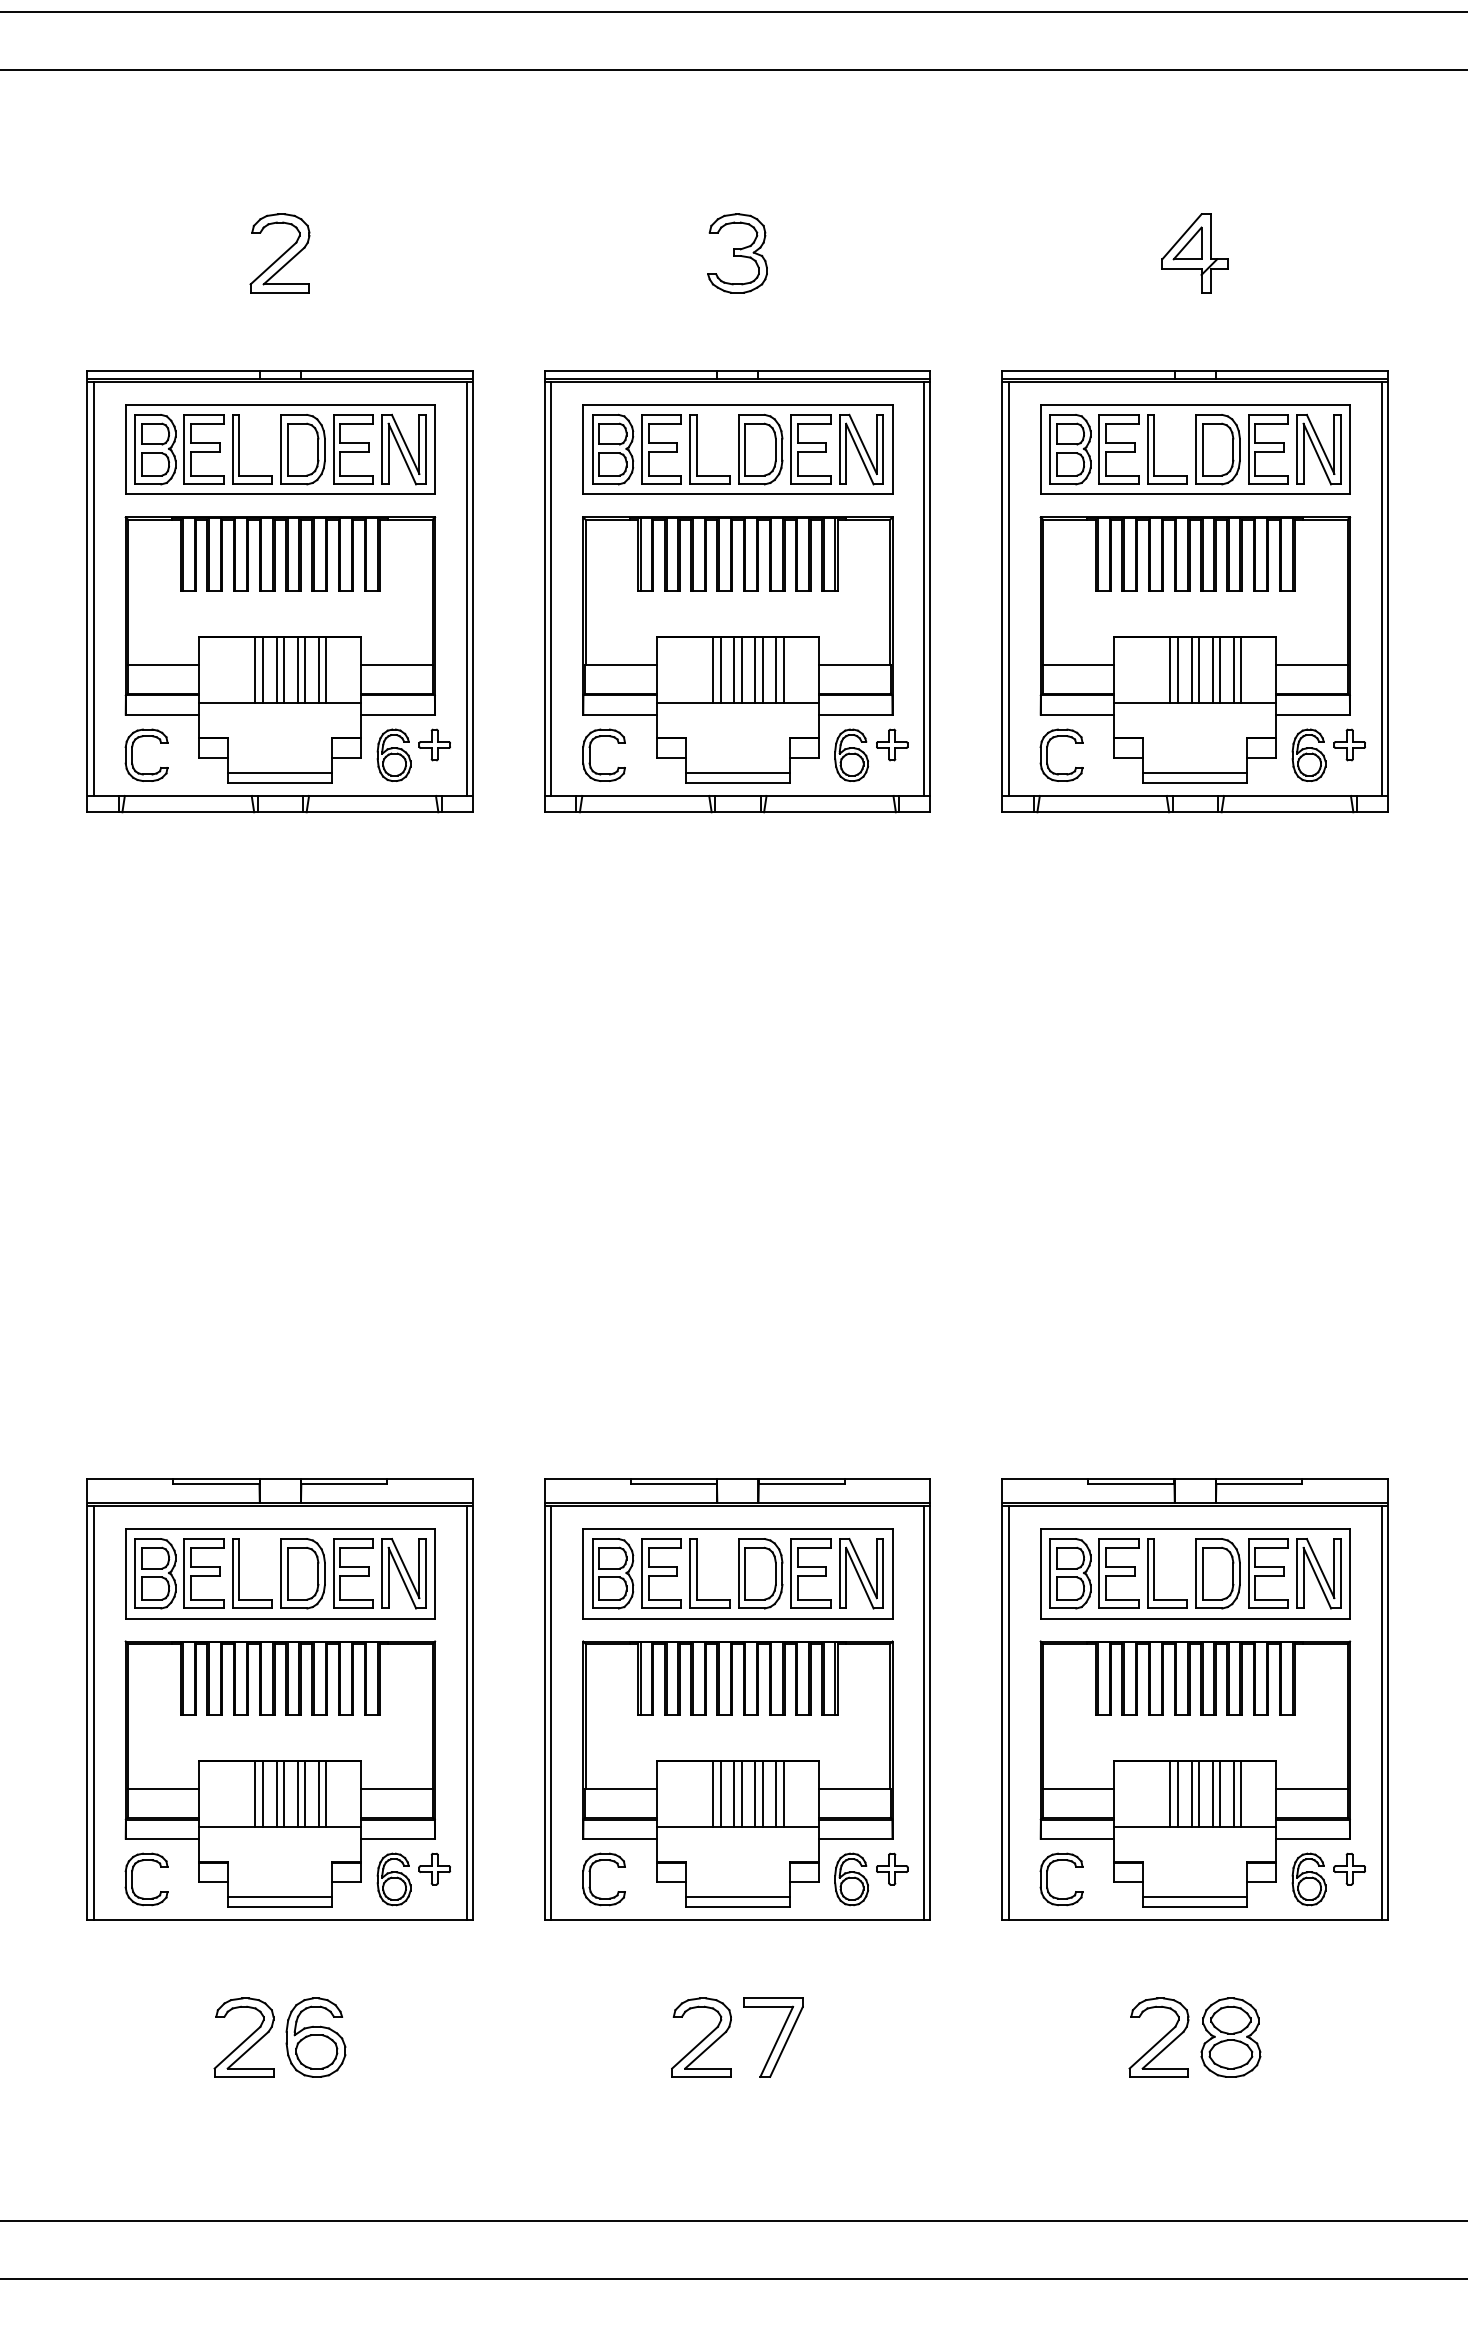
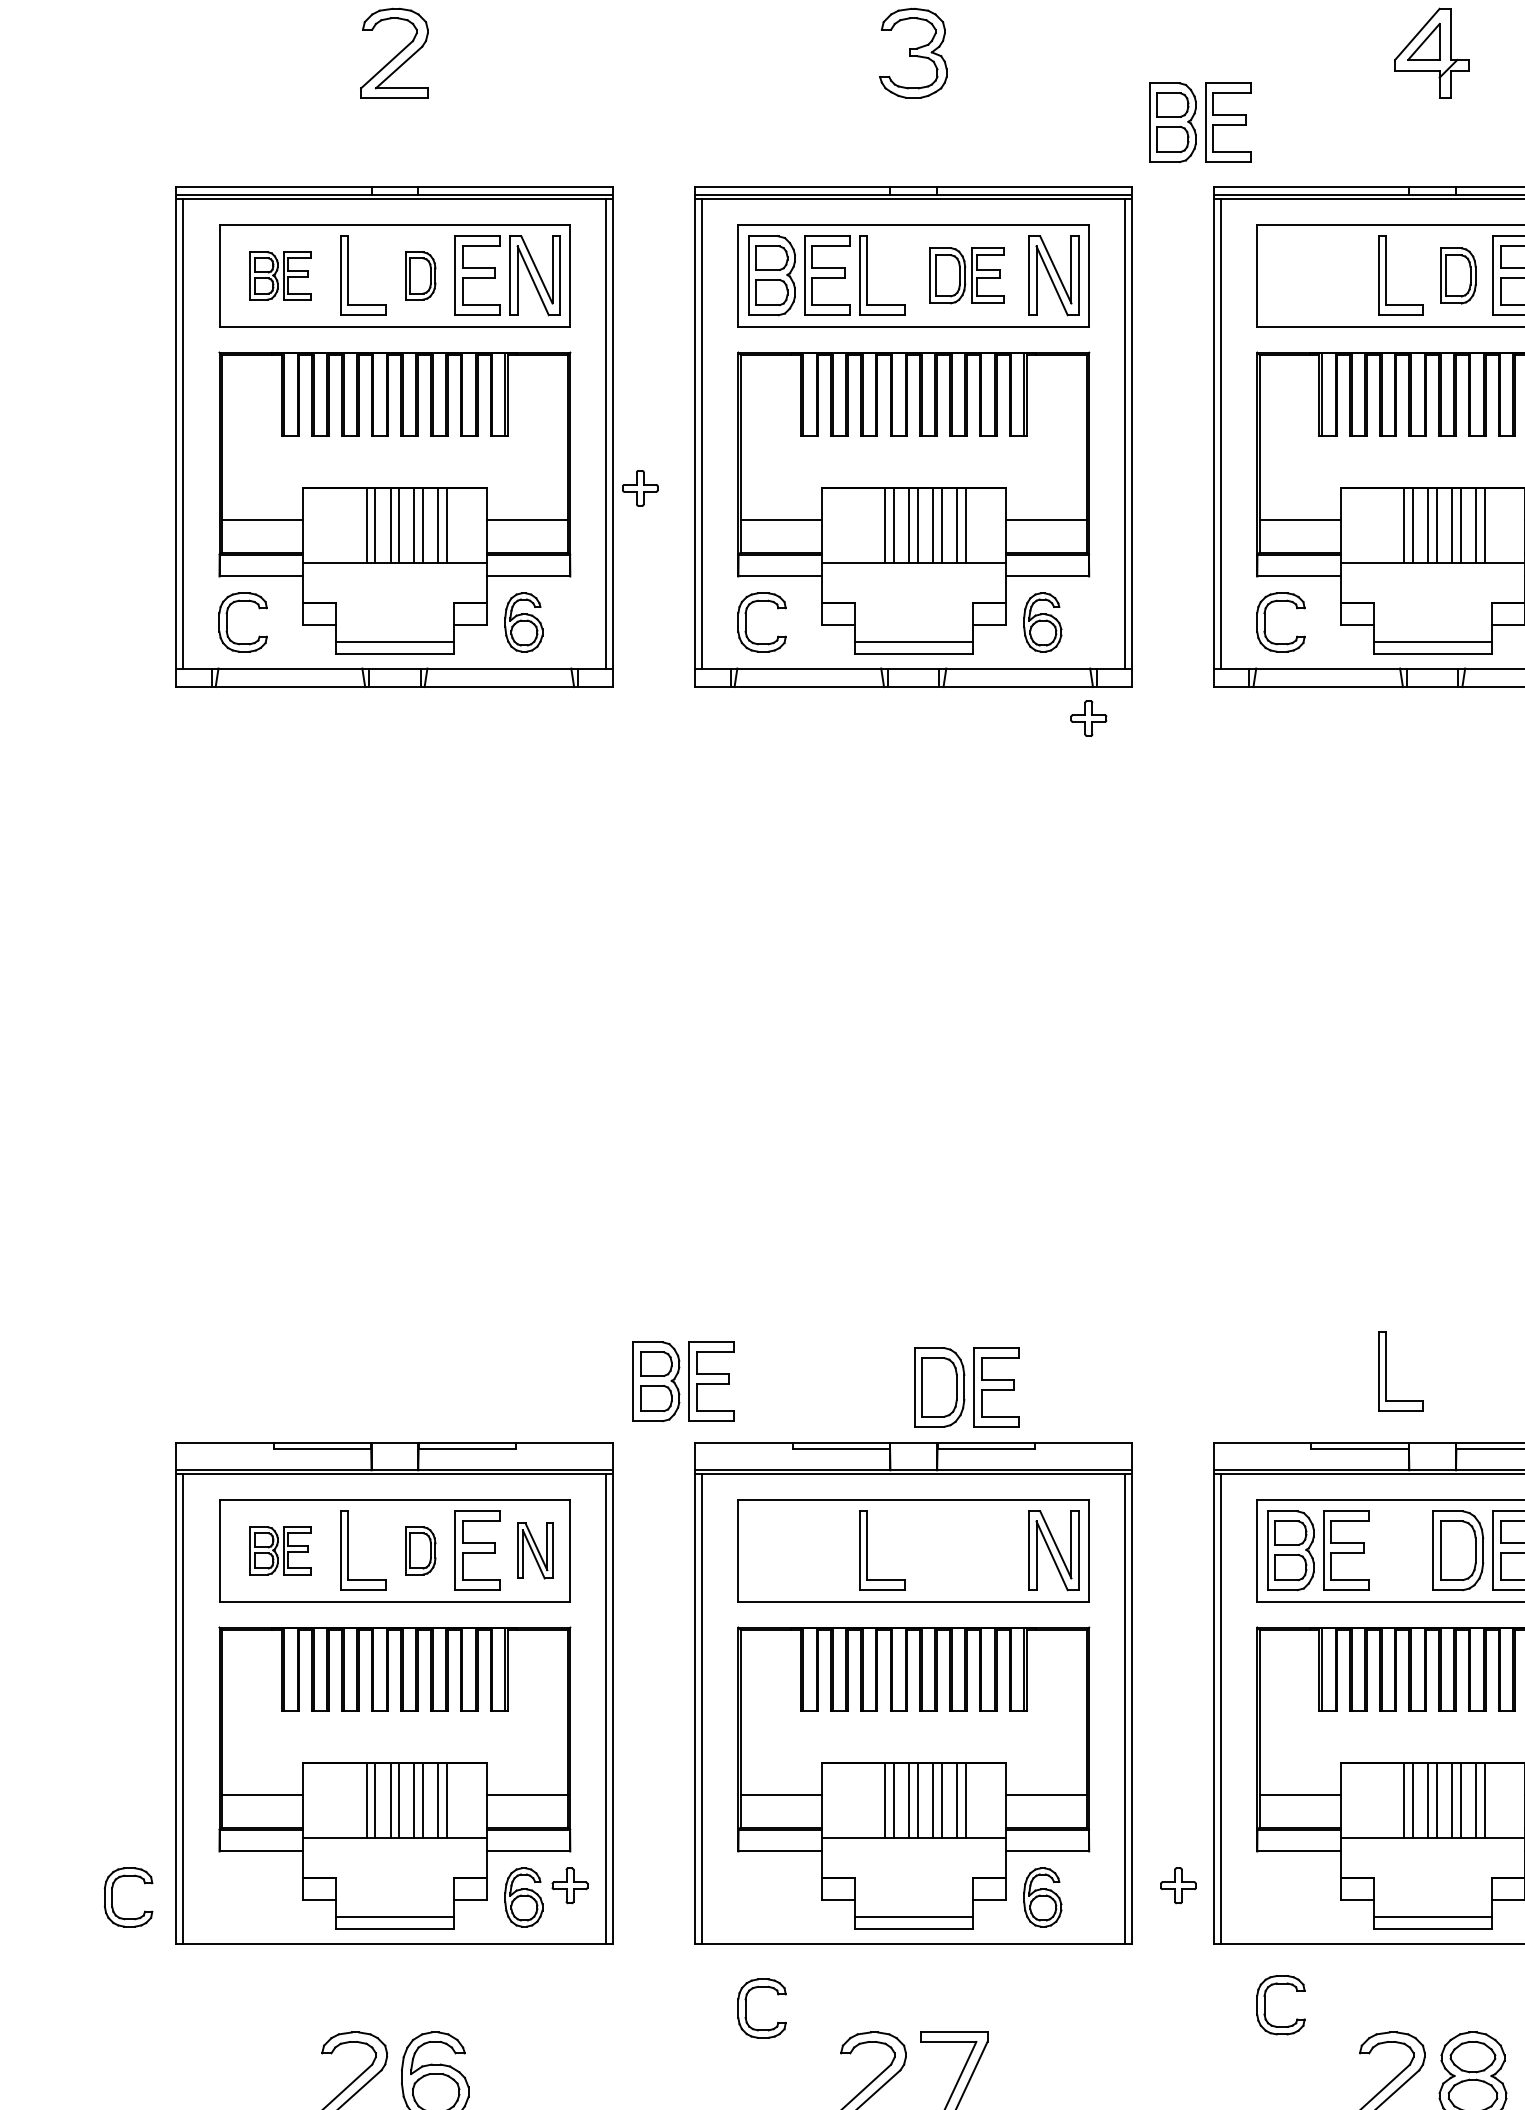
part: (179, 449) -> (280, 275), size x0.6
part: (302, 449) -> (419, 275), size x0.6
part: (784, 449) -> (966, 275), size x0.7
part: (1094, 449) -> (1200, 122), moved
part: (1217, 449) -> (1457, 275), size x0.7
part: (434, 744) -> (639, 487), moved
part: (892, 744) -> (1089, 717), moved
part: (179, 1573) -> (280, 1550), size x0.6
part: (302, 1573) -> (419, 1550), size x0.6
part: (403, 1573) -> (534, 1550), size x0.7
part: (636, 1573) -> (683, 1381), moved
part: (784, 1573) -> (966, 1387), moved
part: (1154, 1573) -> (1386, 1371), moved
part: (892, 1868) -> (1178, 1885), moved
part: (132, 1879) -> (112, 1897), moved
part: (590, 1879) -> (746, 2008), moved
part: (1047, 1879) -> (1264, 2005), moved

